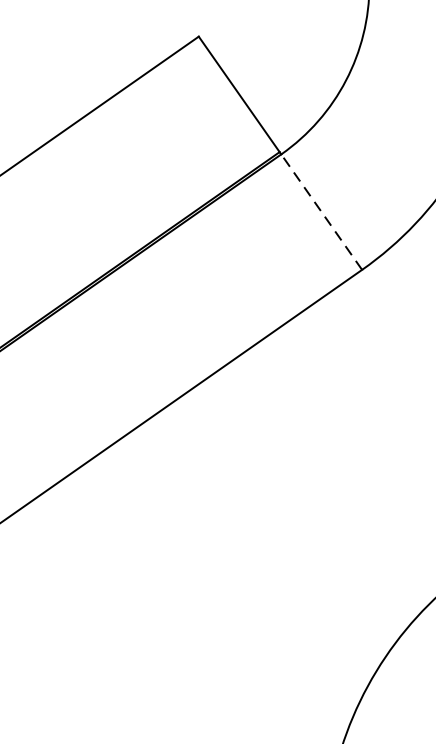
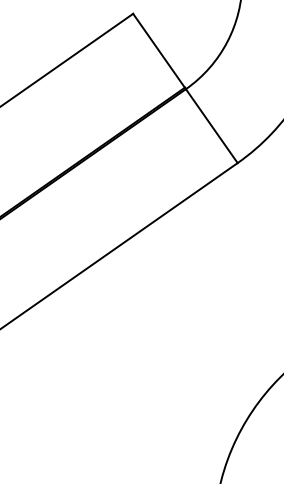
line: (321, 211) -> (211, 125), dashed -> solid

